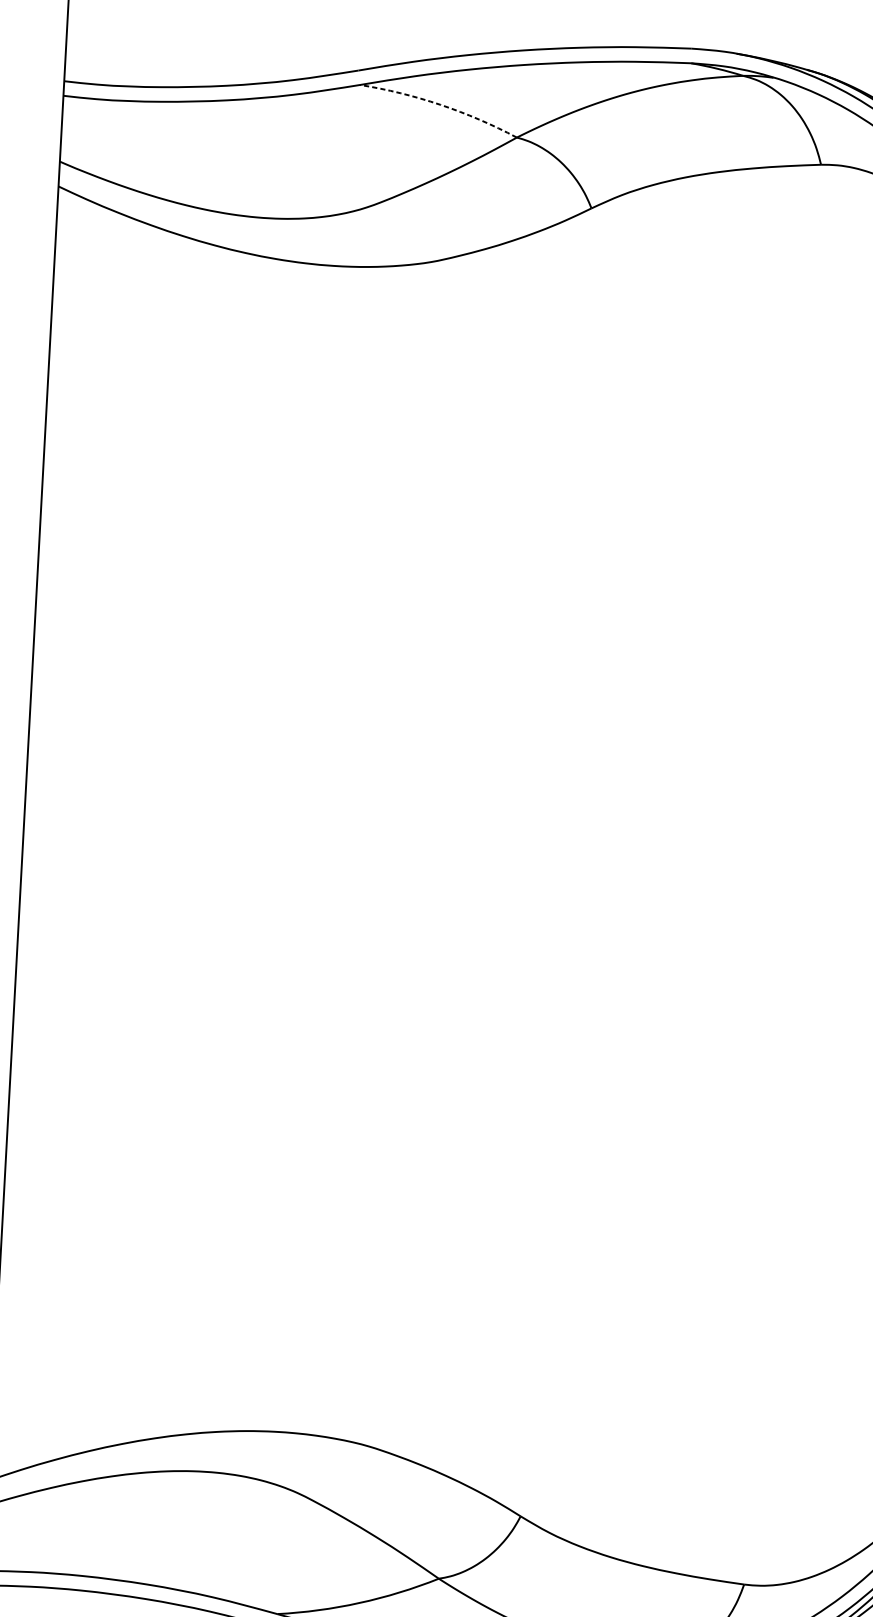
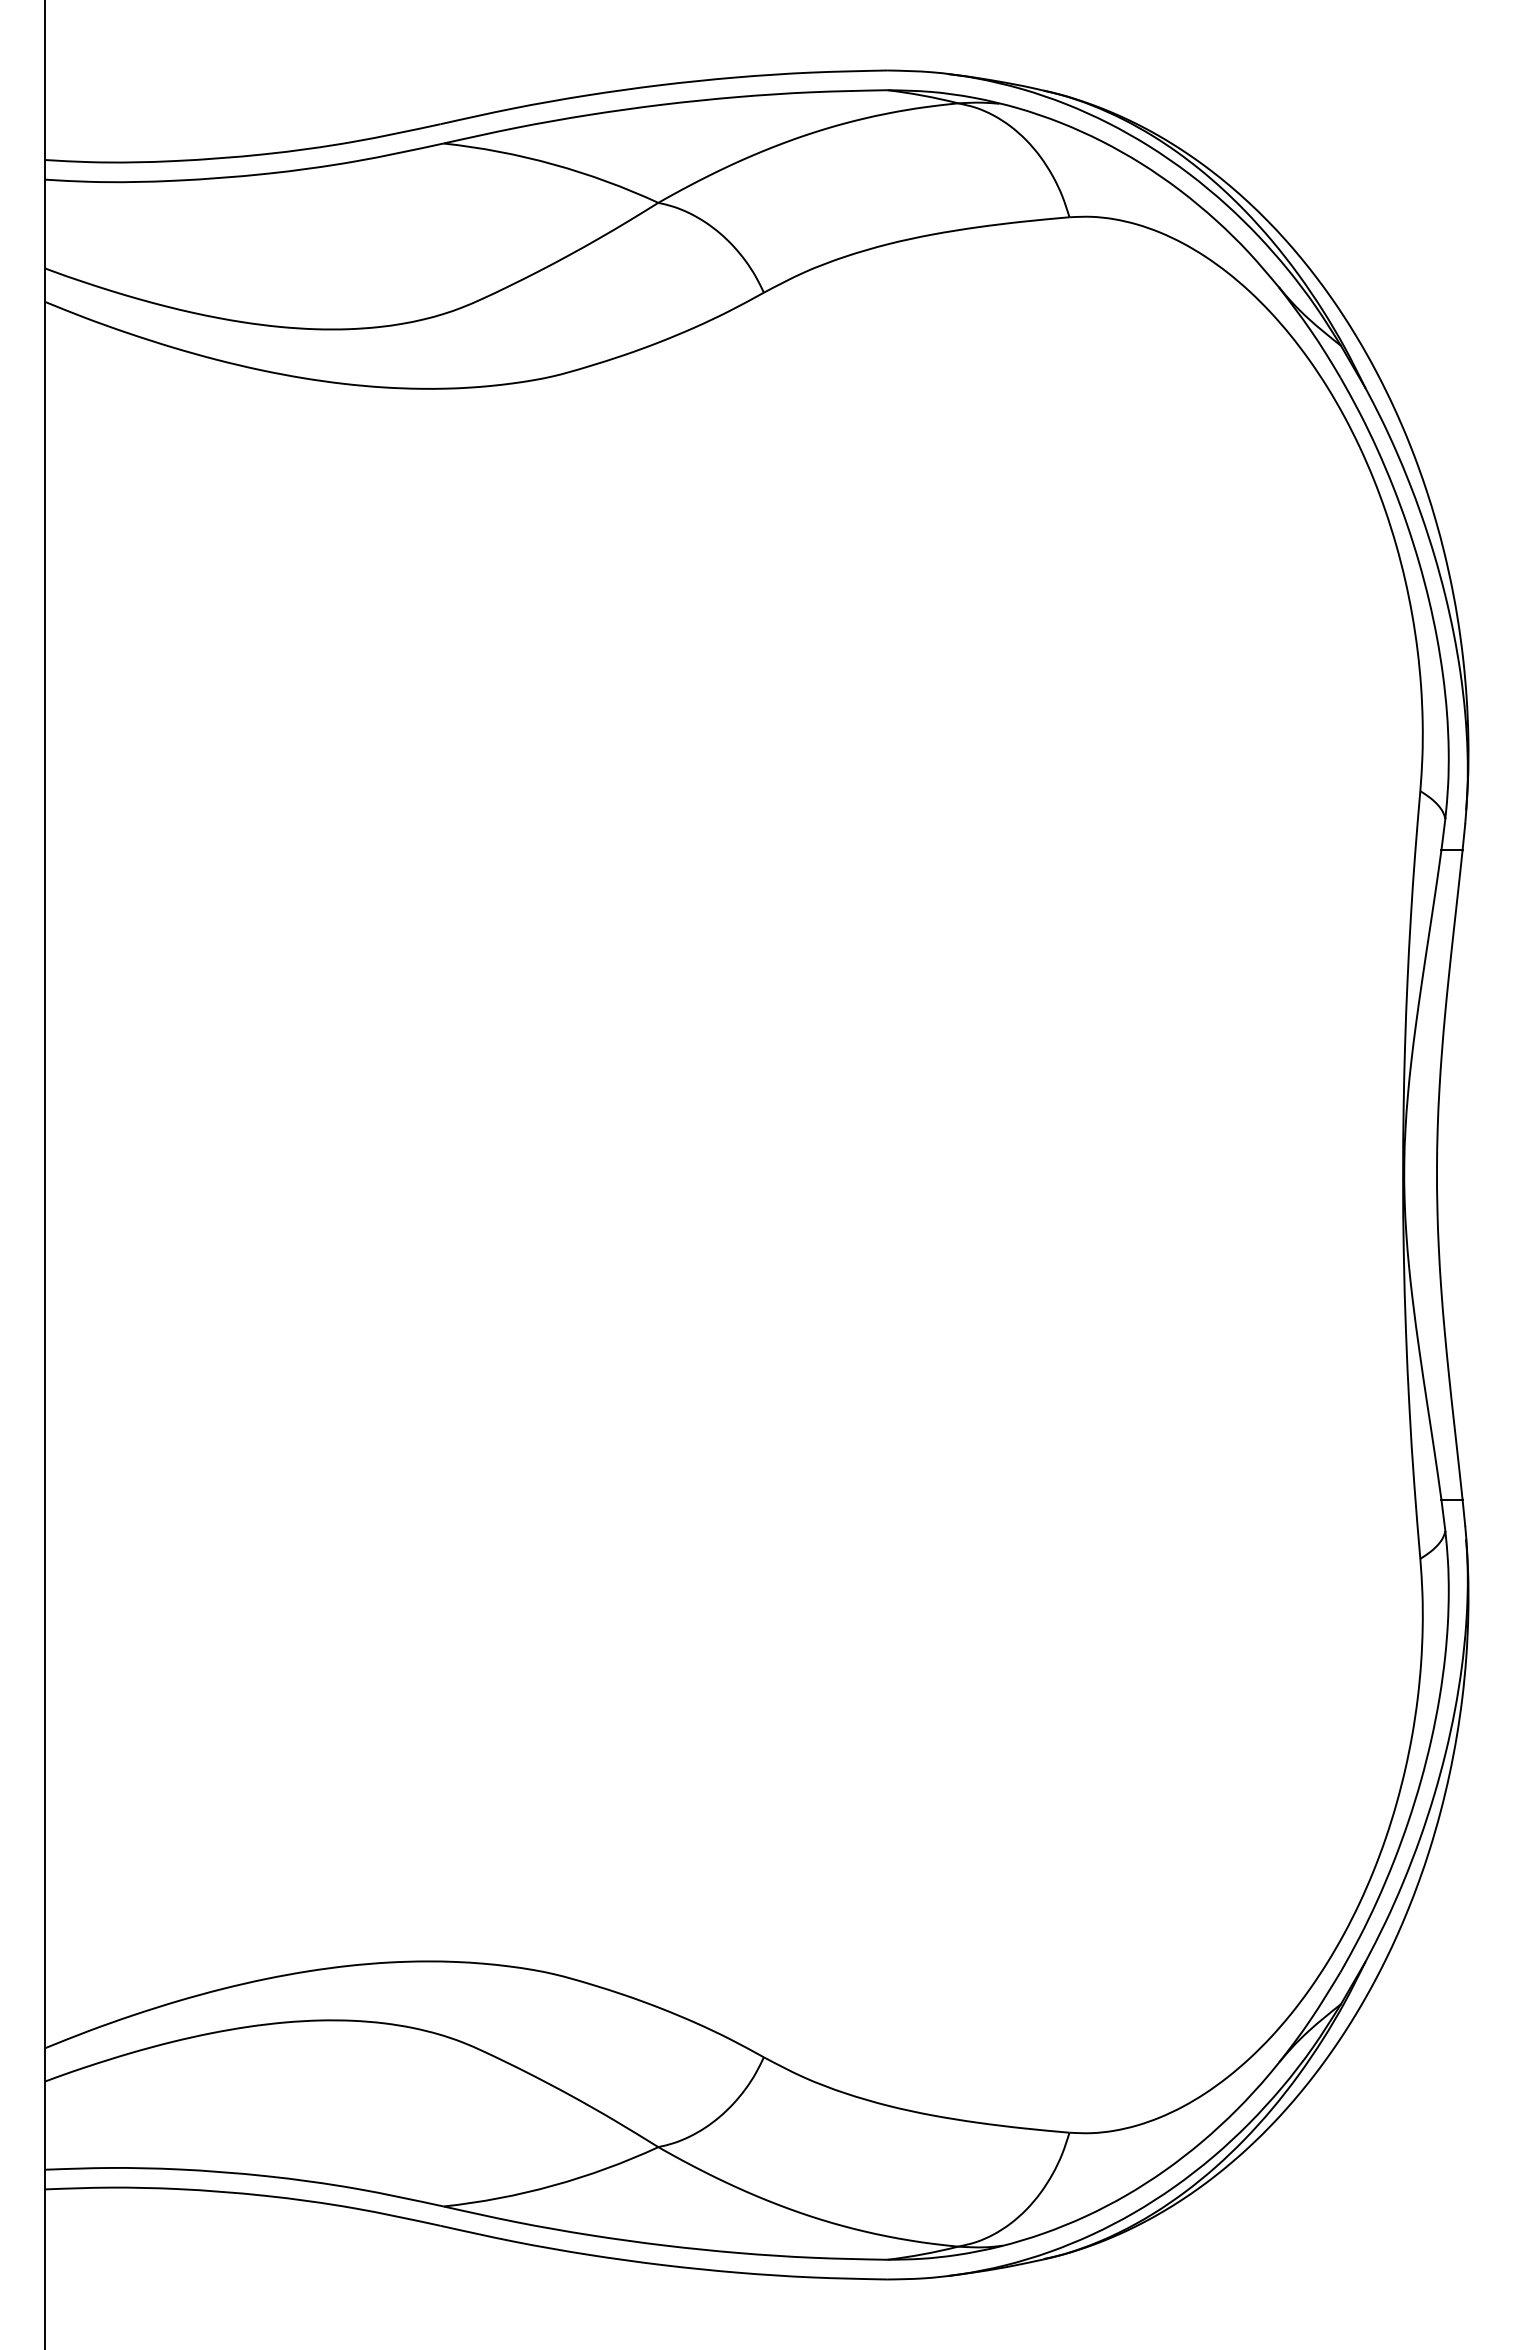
arc: (440, 104) -> (553, 164), dashed -> solid

